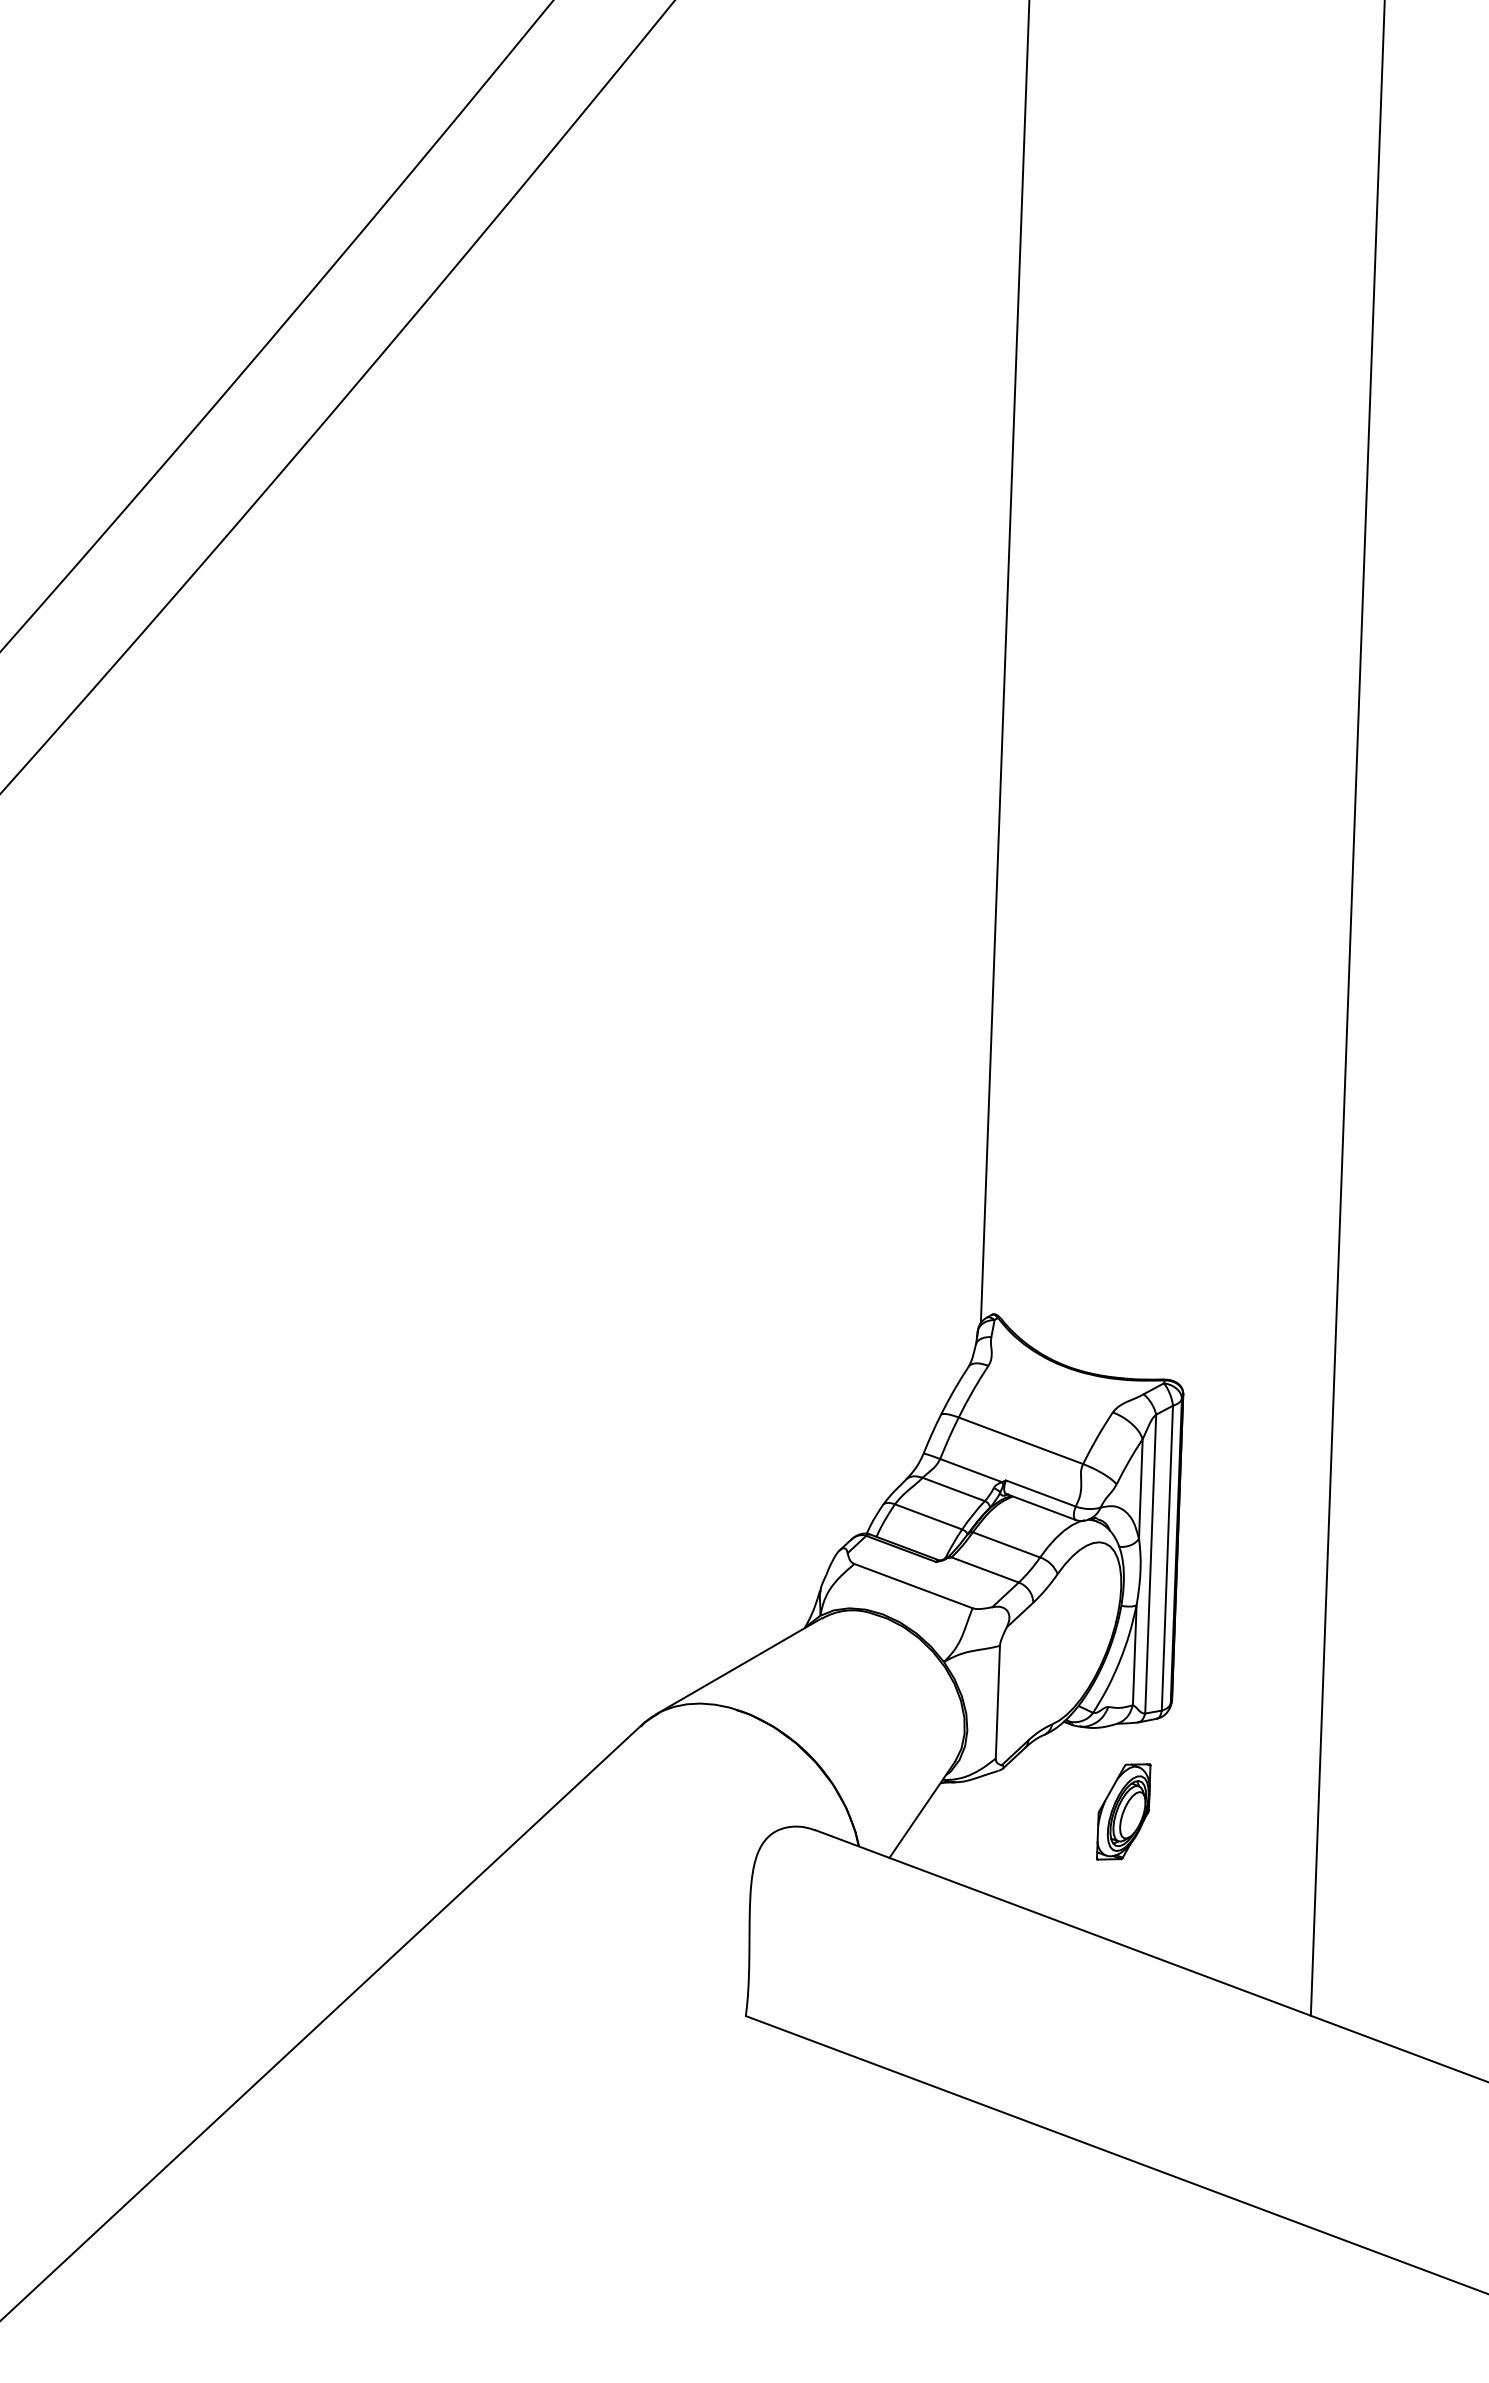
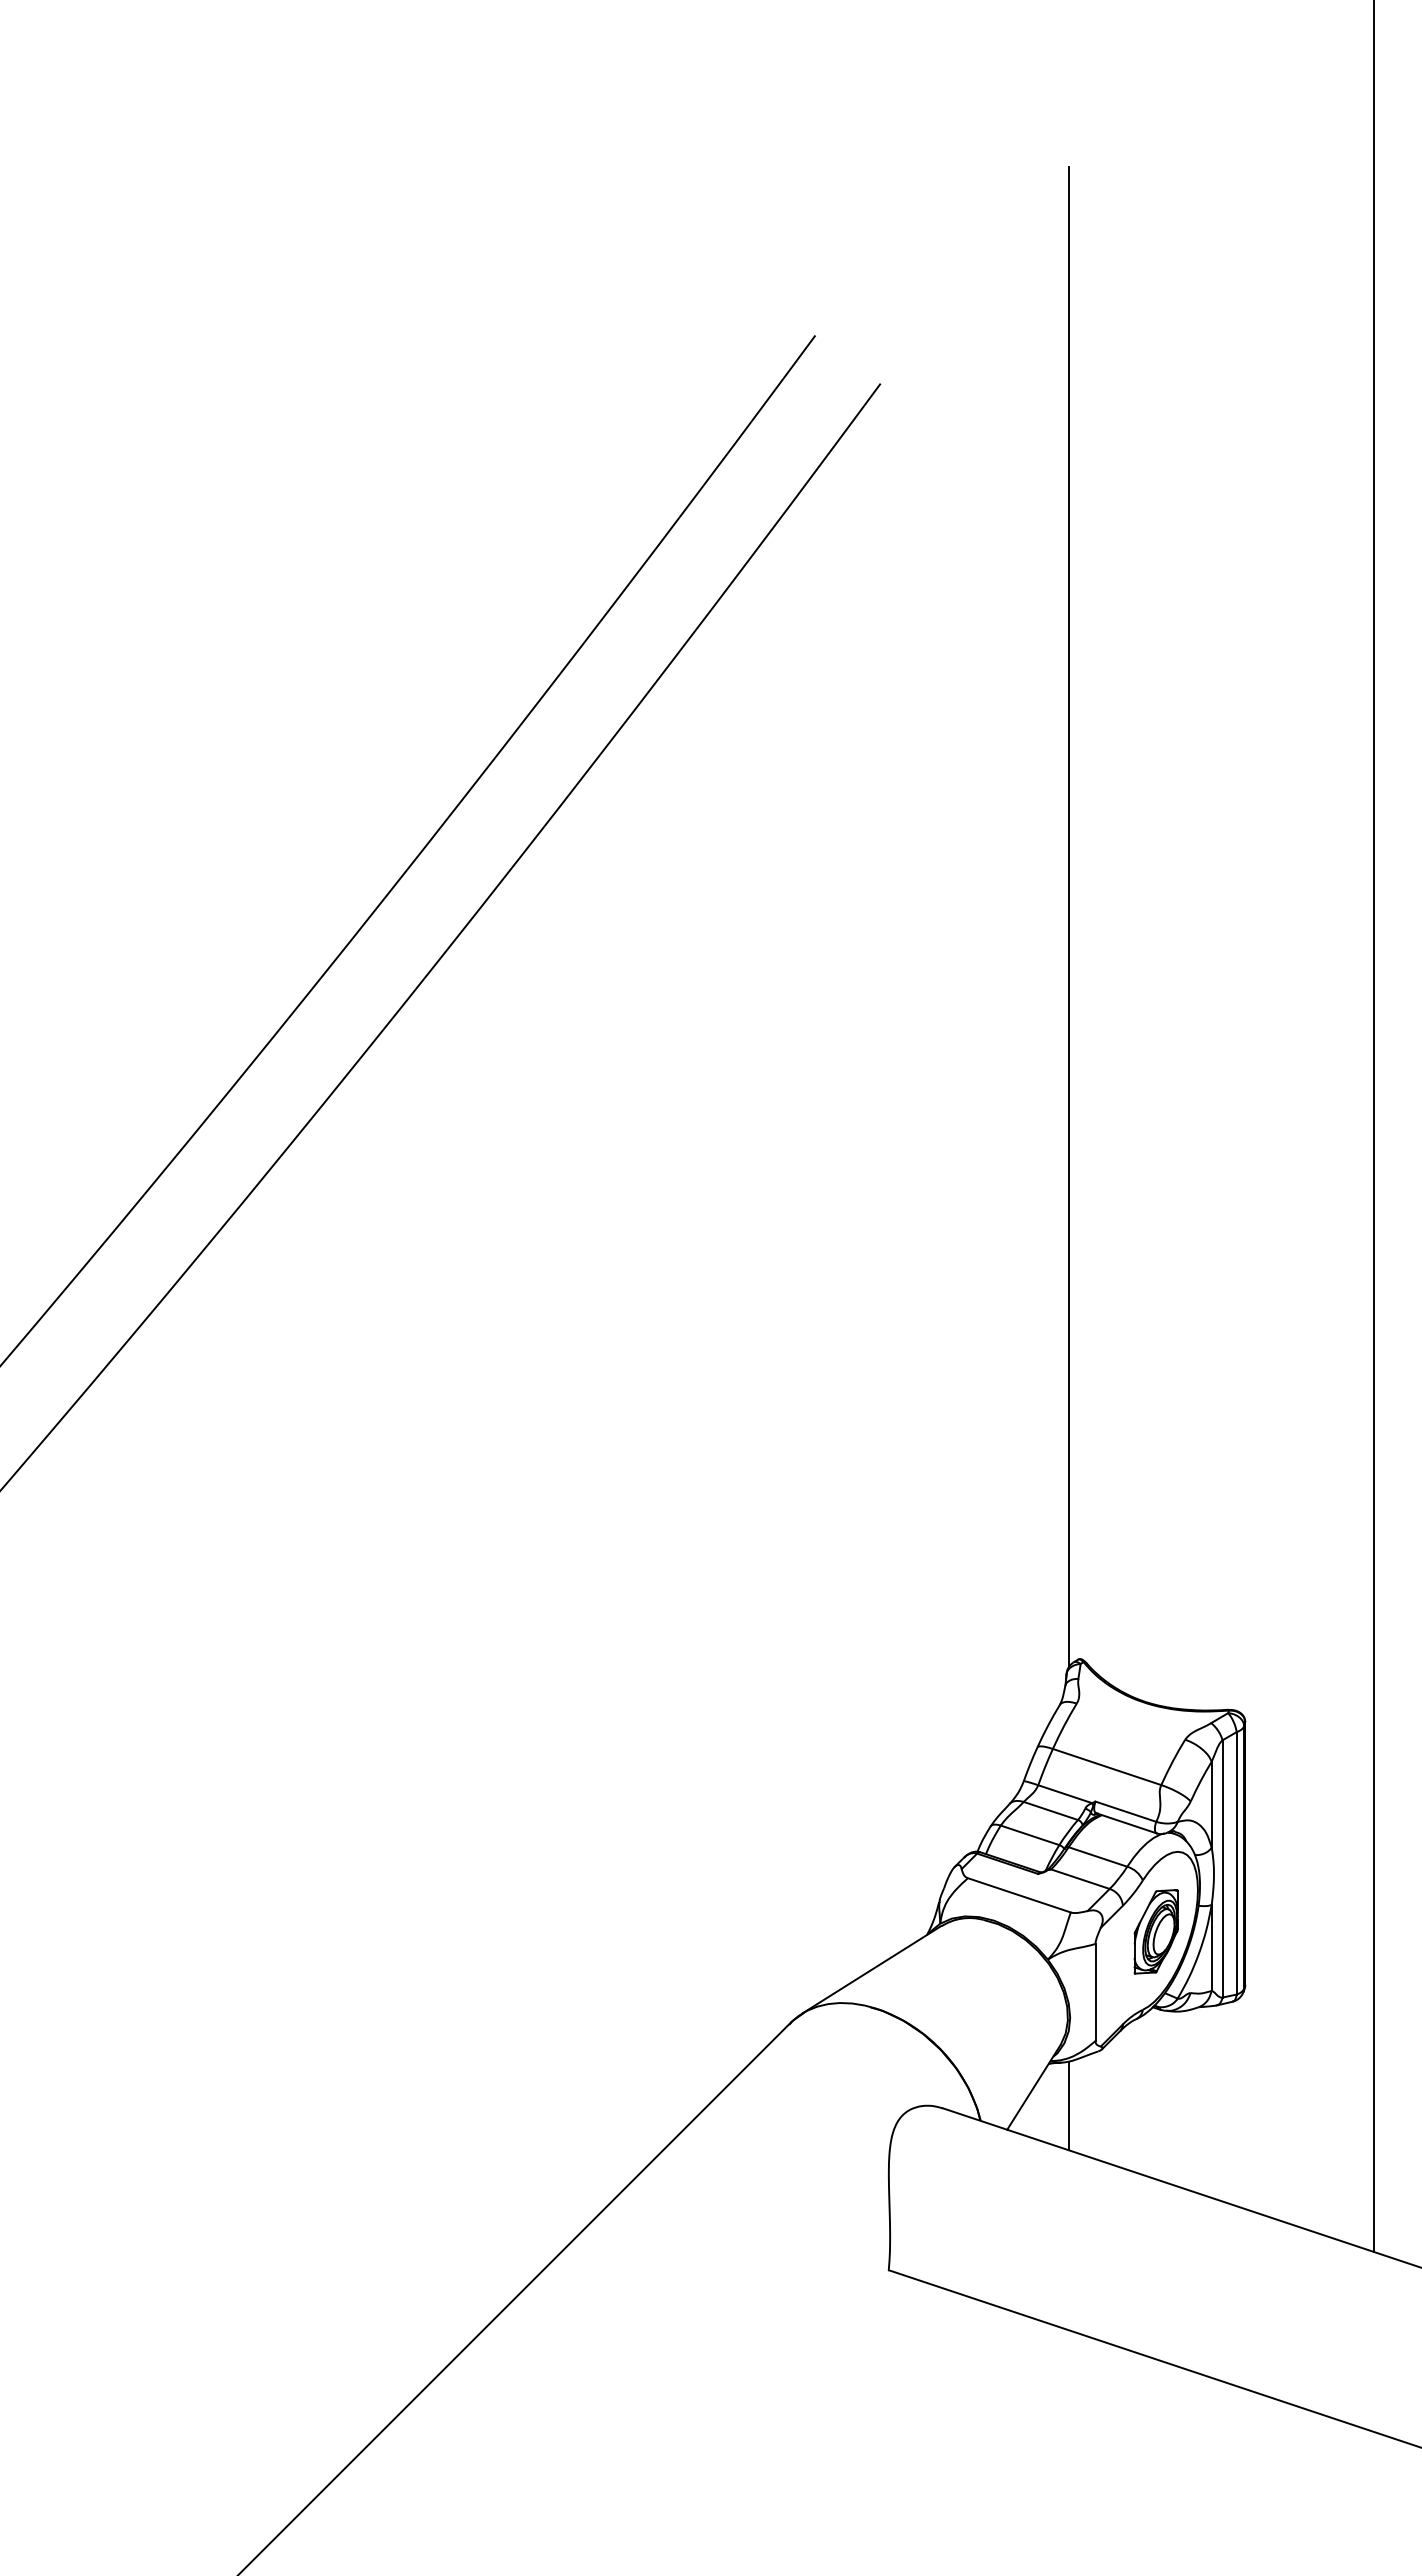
part: (1122, 1811) -> (1155, 1931), moved
line: (961, 1832) -> (1068, 2105), added

